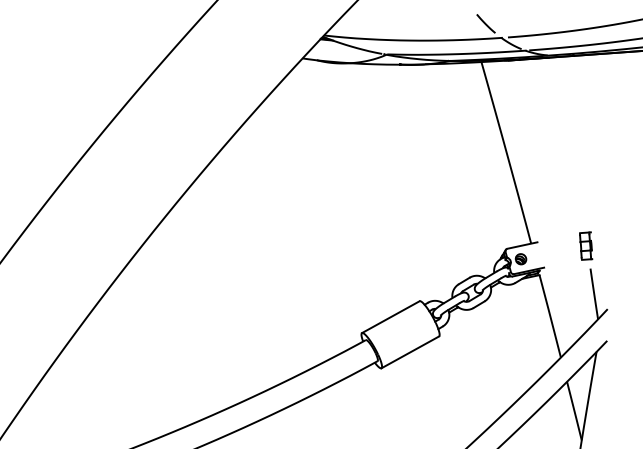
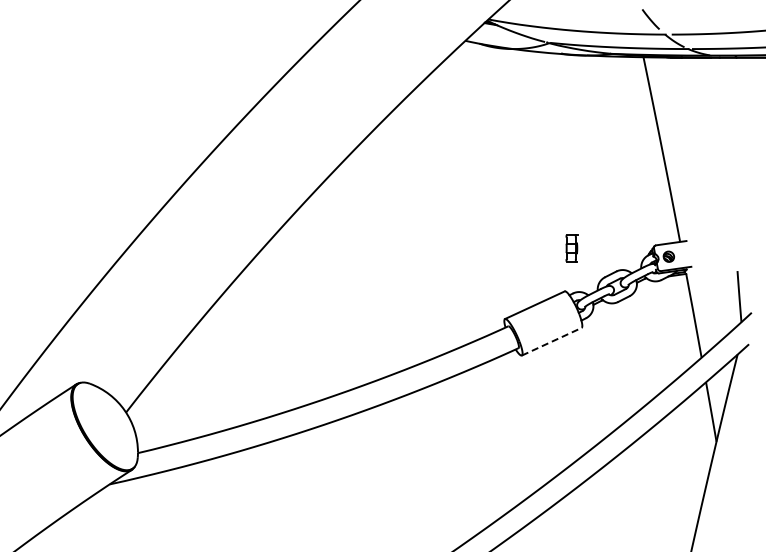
part: (585, 246) -> (571, 248), moved
line: (409, 352) -> (551, 341), solid -> dashed

